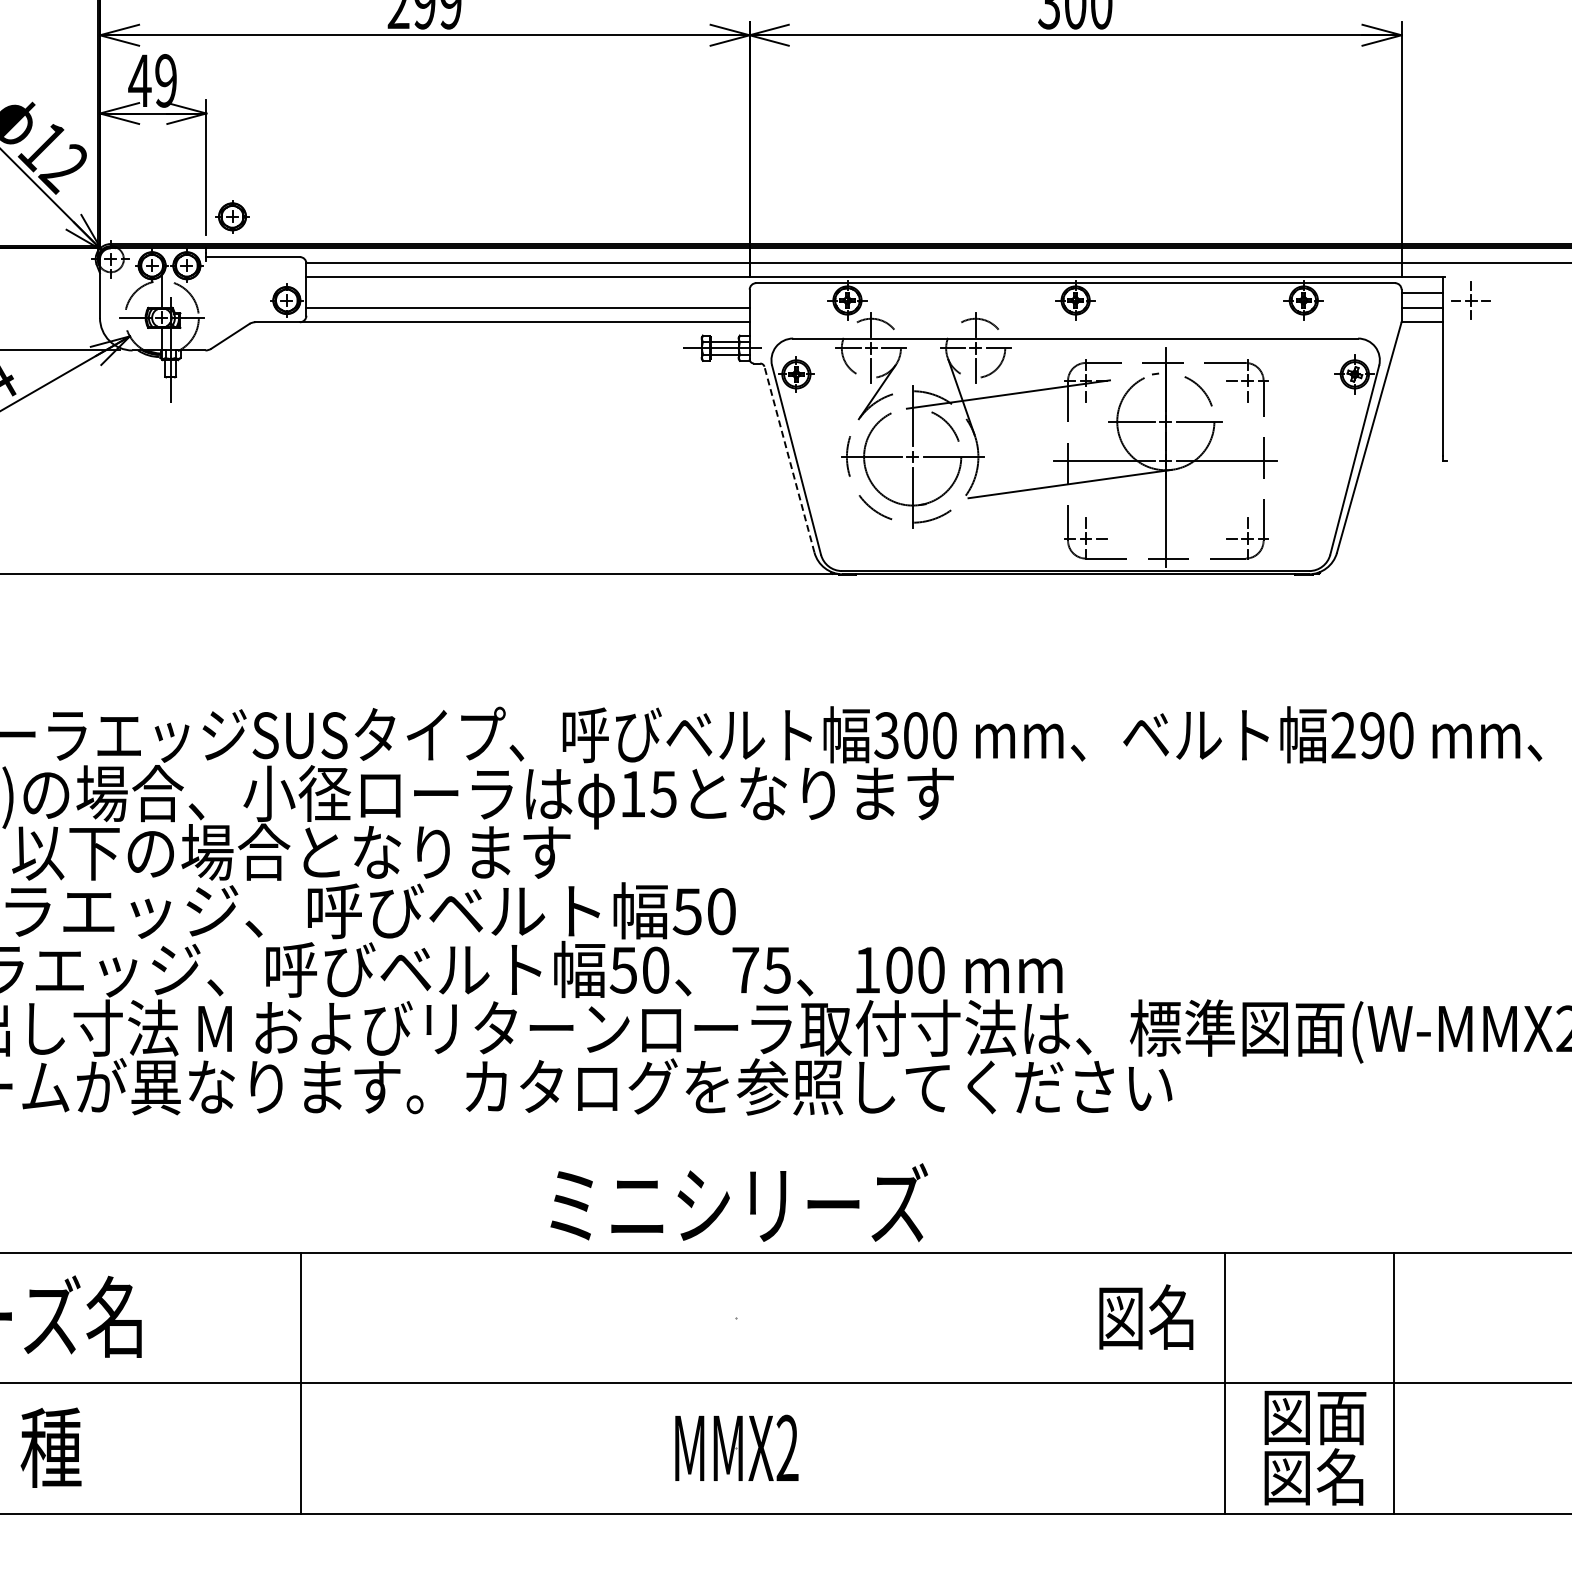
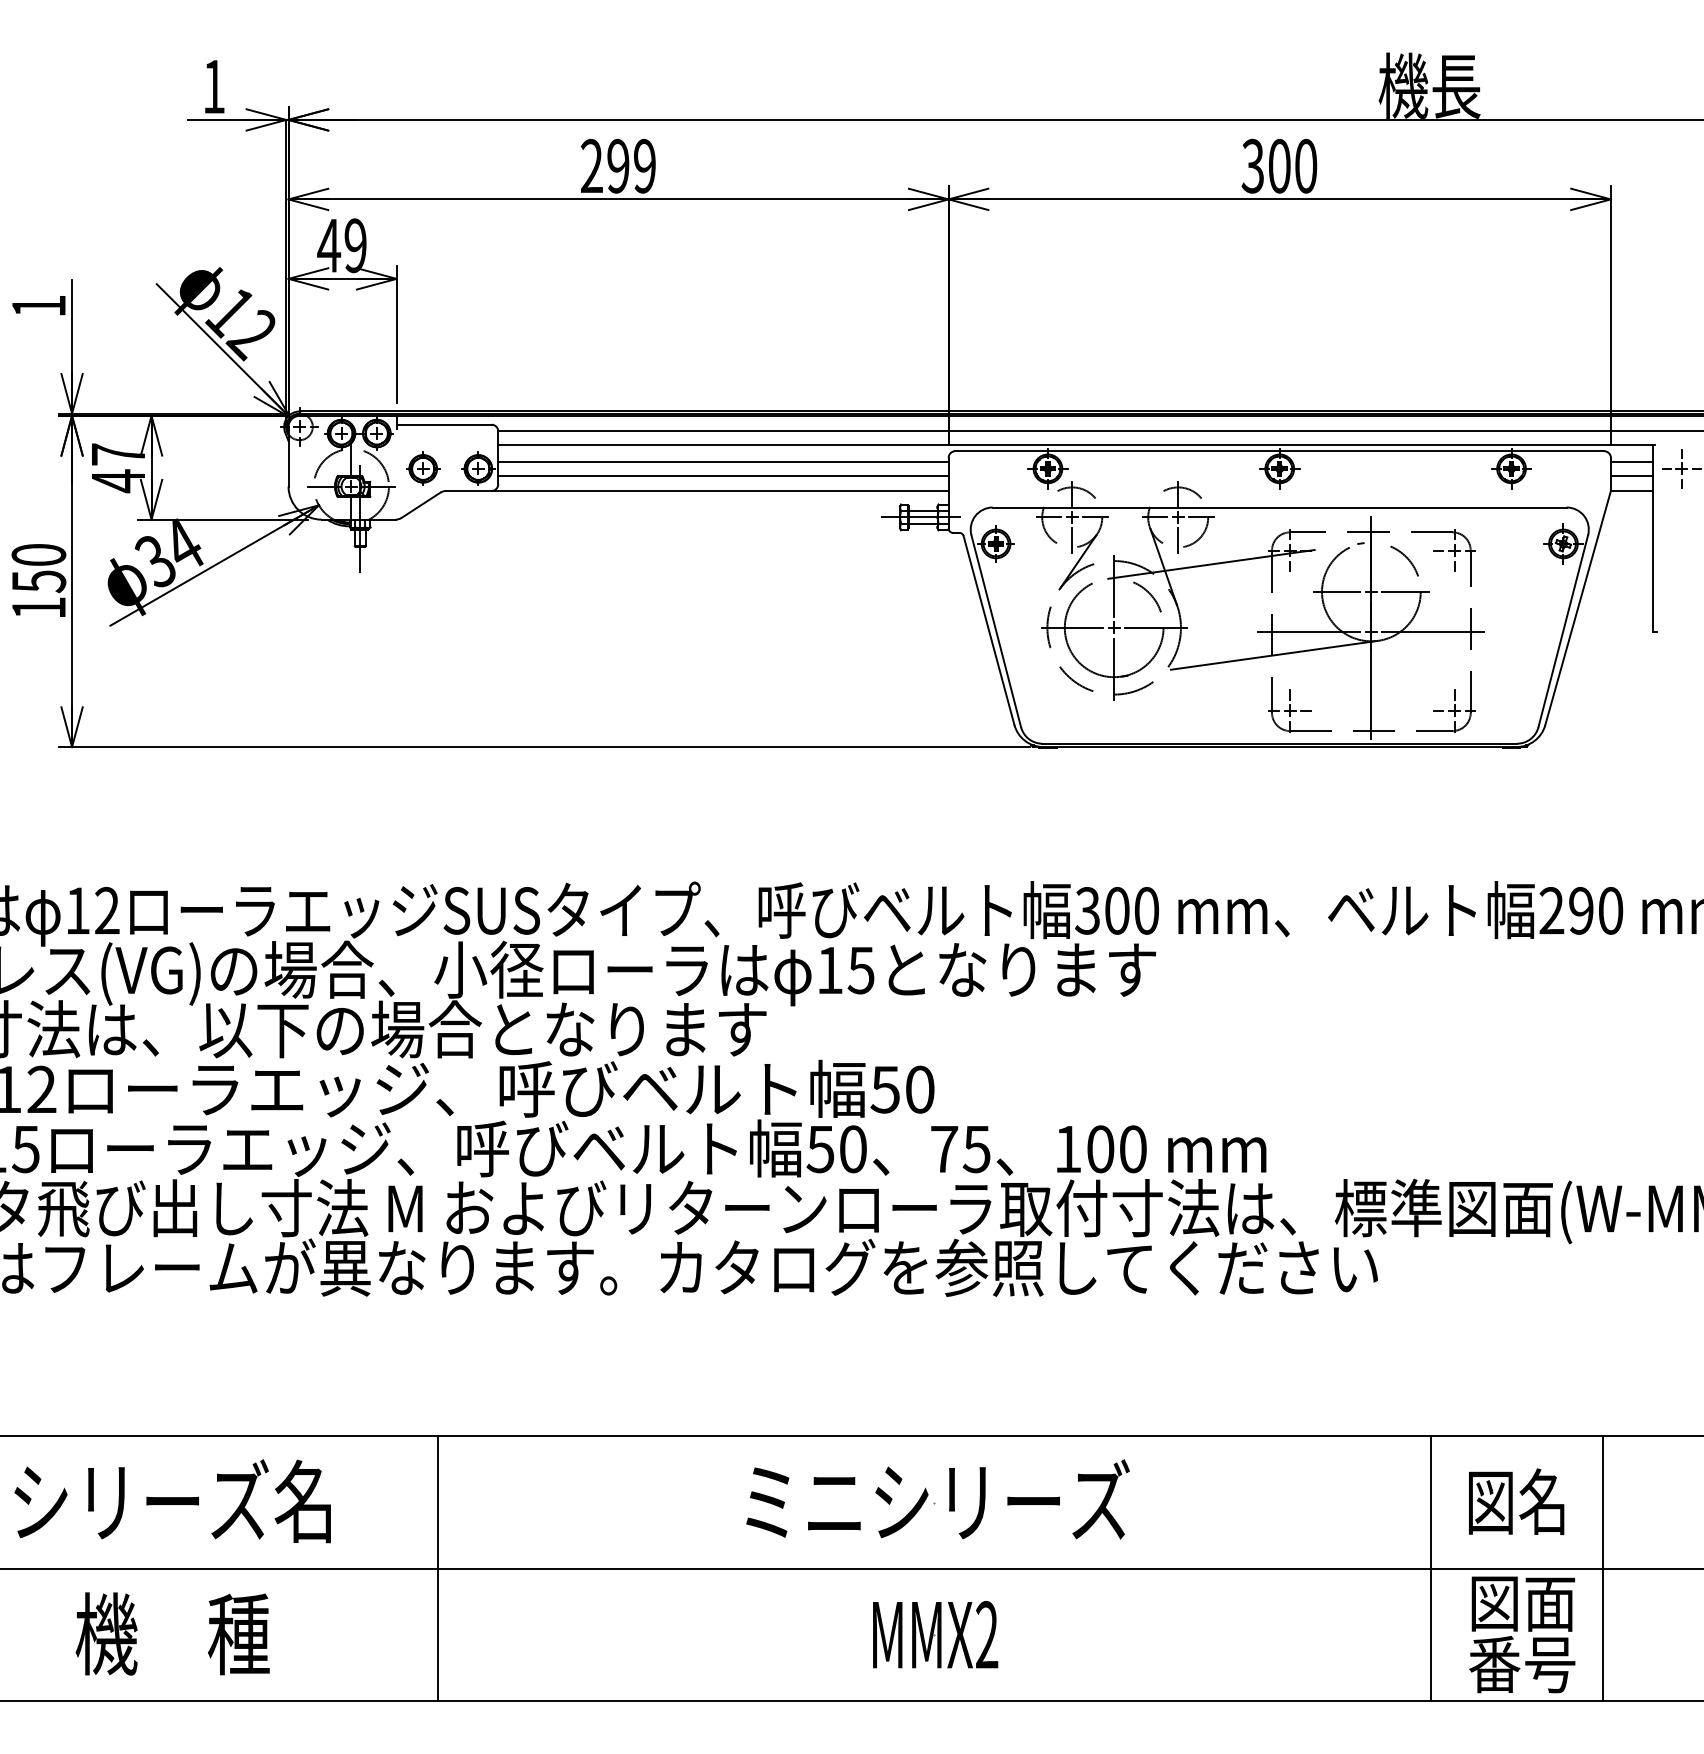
part: (232, 216) -> (423, 468), moved
line: (528, 293) -> (723, 461), added
line: (789, 459) -> (989, 630), dashed -> solid
text: (738, 1202) -> (937, 1499), moved
text: (1146, 1316) -> (1516, 1501), moved
line: (300, 1382) -> (437, 1568), moved
text: (1314, 1477) -> (1522, 1664), 図名 -> 番号

